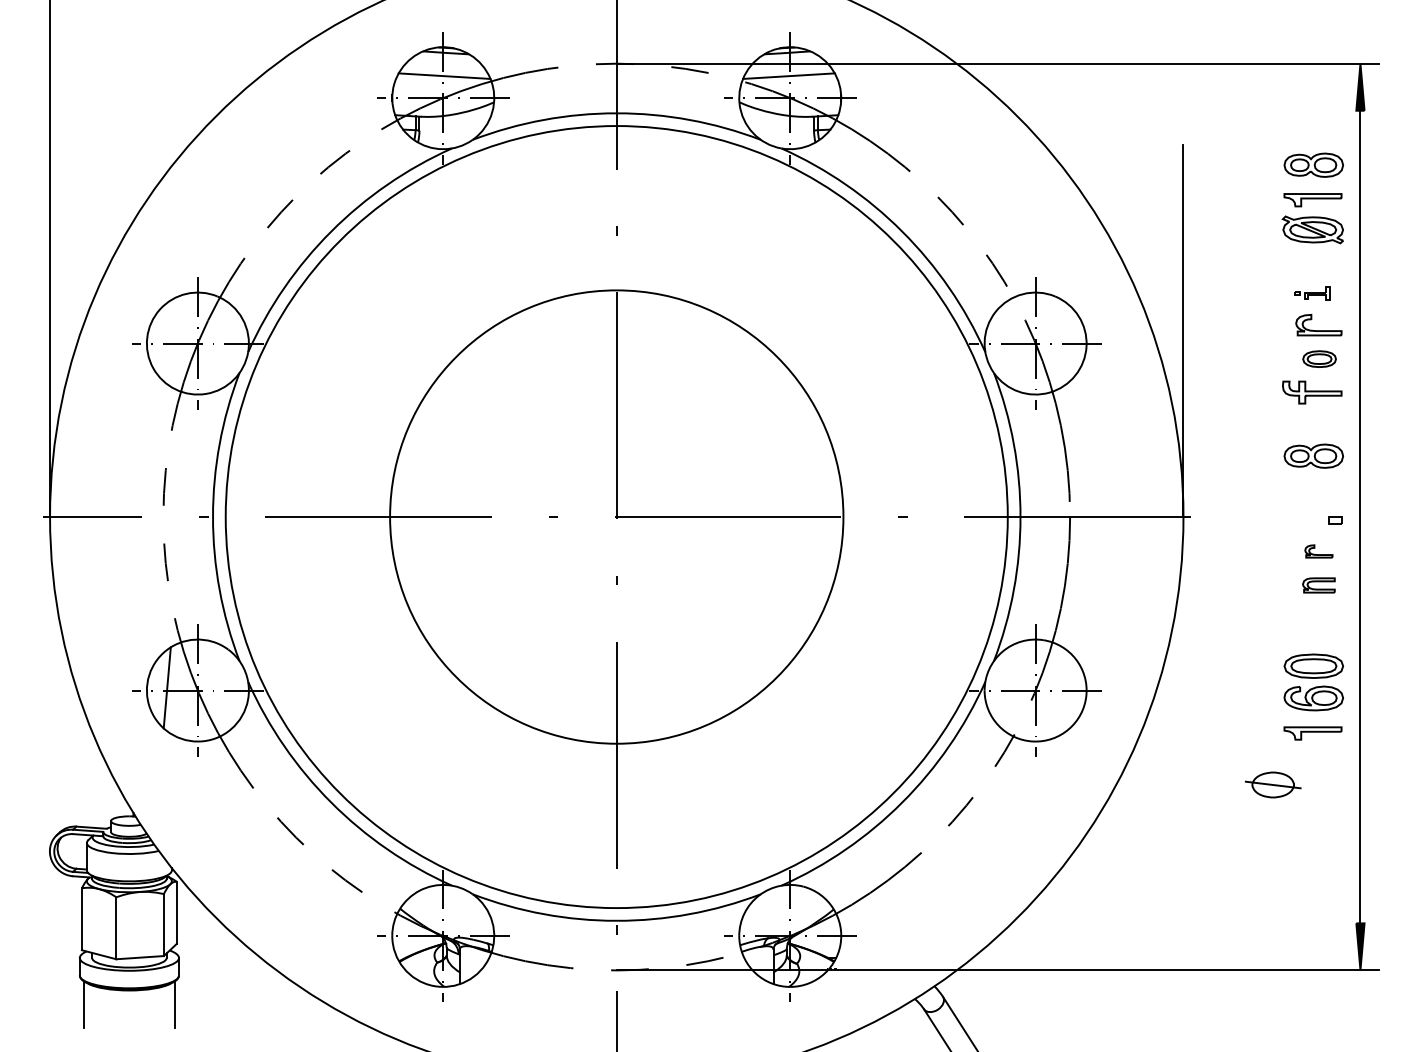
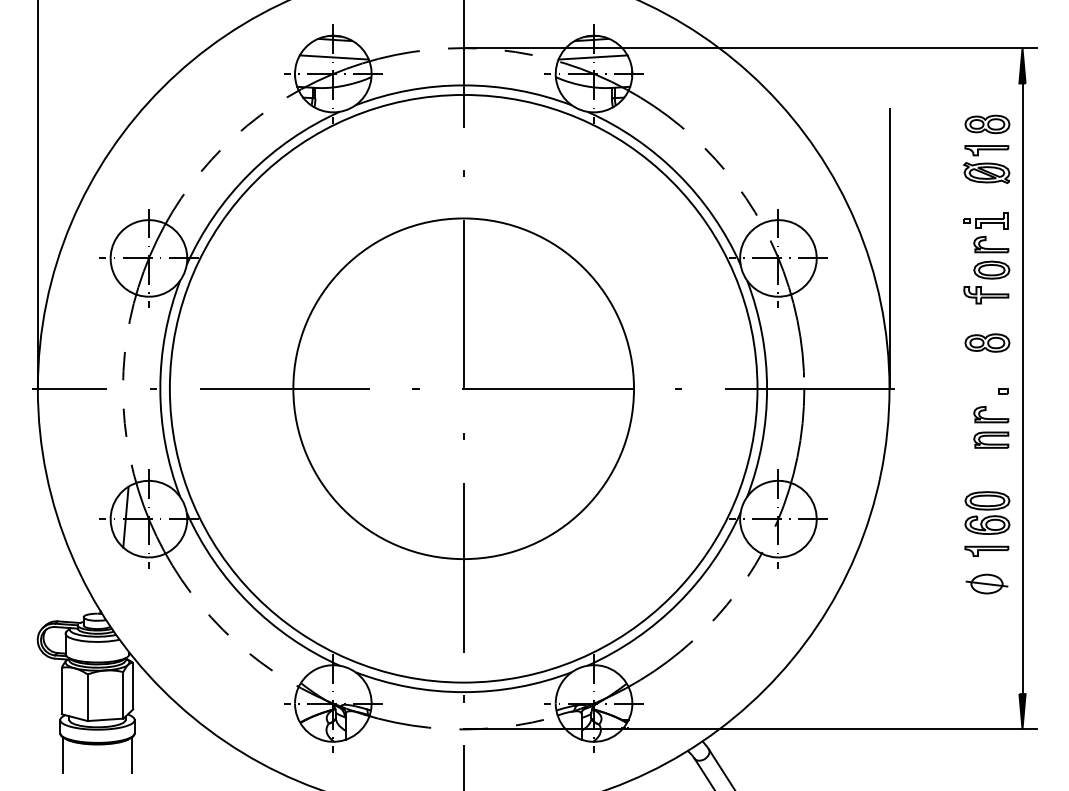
part: (1312, 293) -> (986, 220), size x1.67
part: (1319, 358) -> (991, 269), size x1.43
part: (1318, 551) -> (990, 414), size x1.67
part: (1318, 585) -> (990, 440), size x1.43
part: (1273, 784) -> (987, 583), moved

